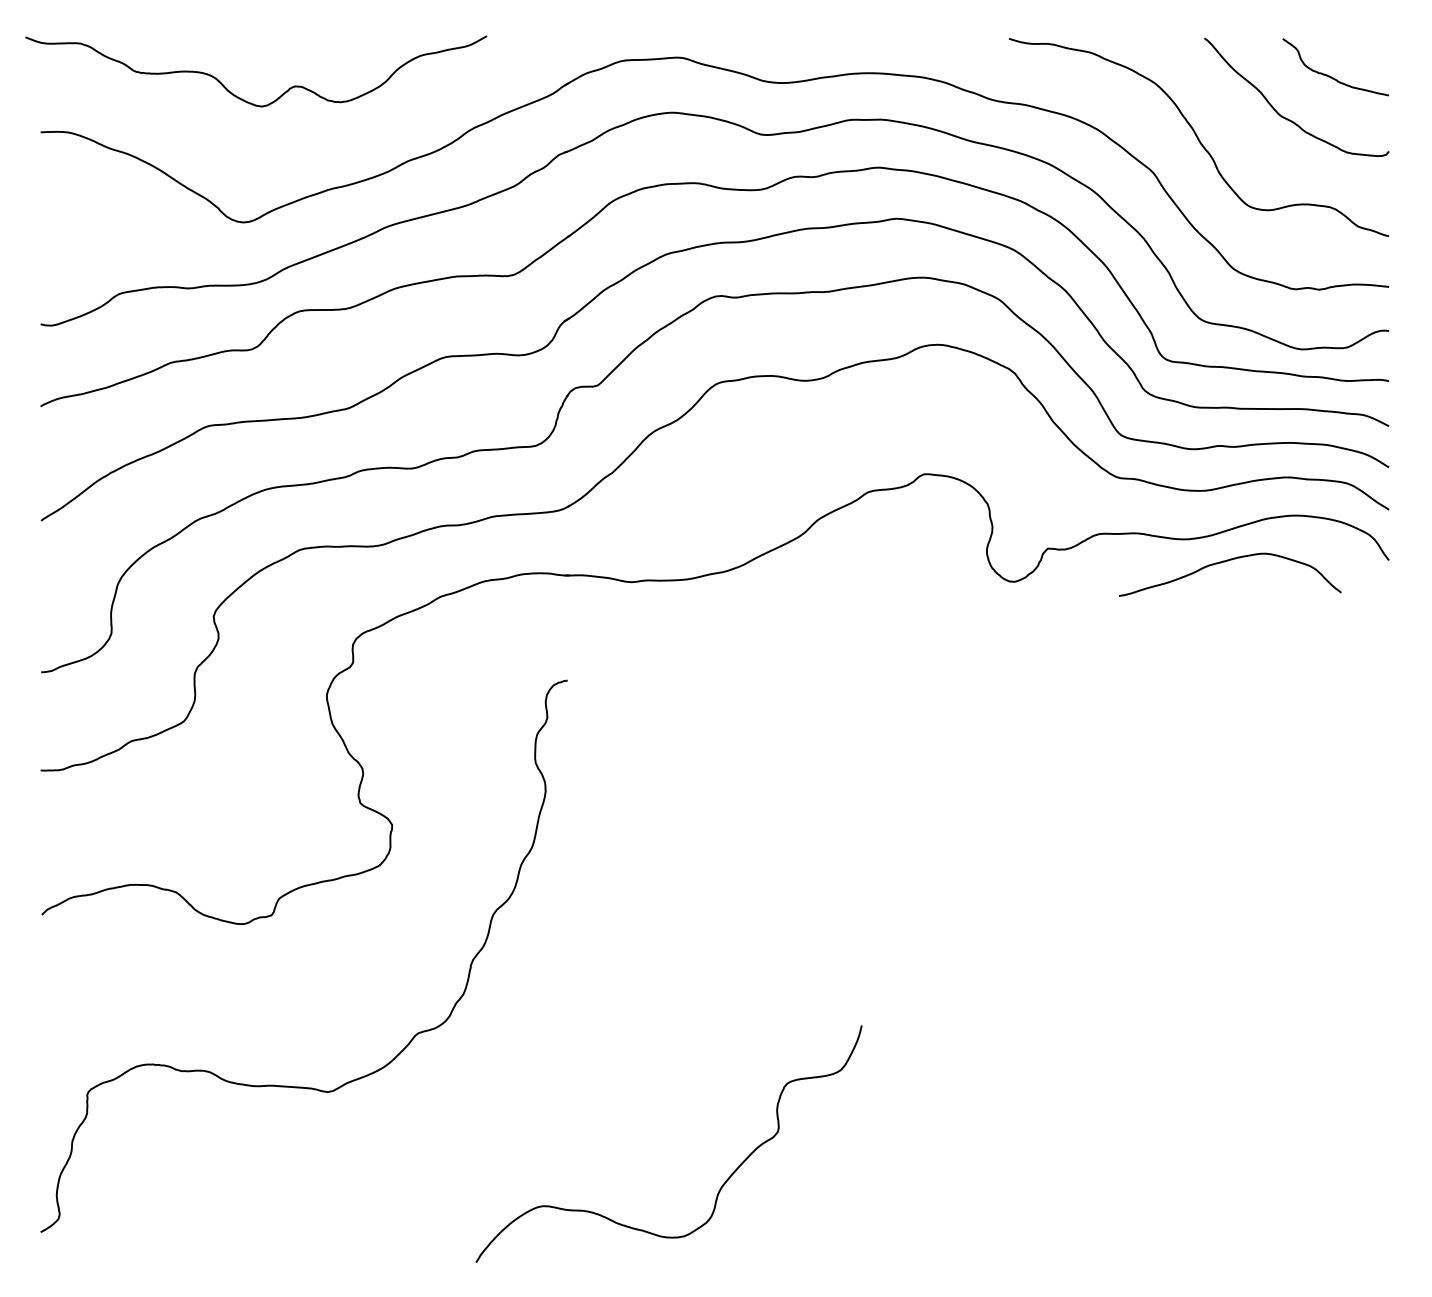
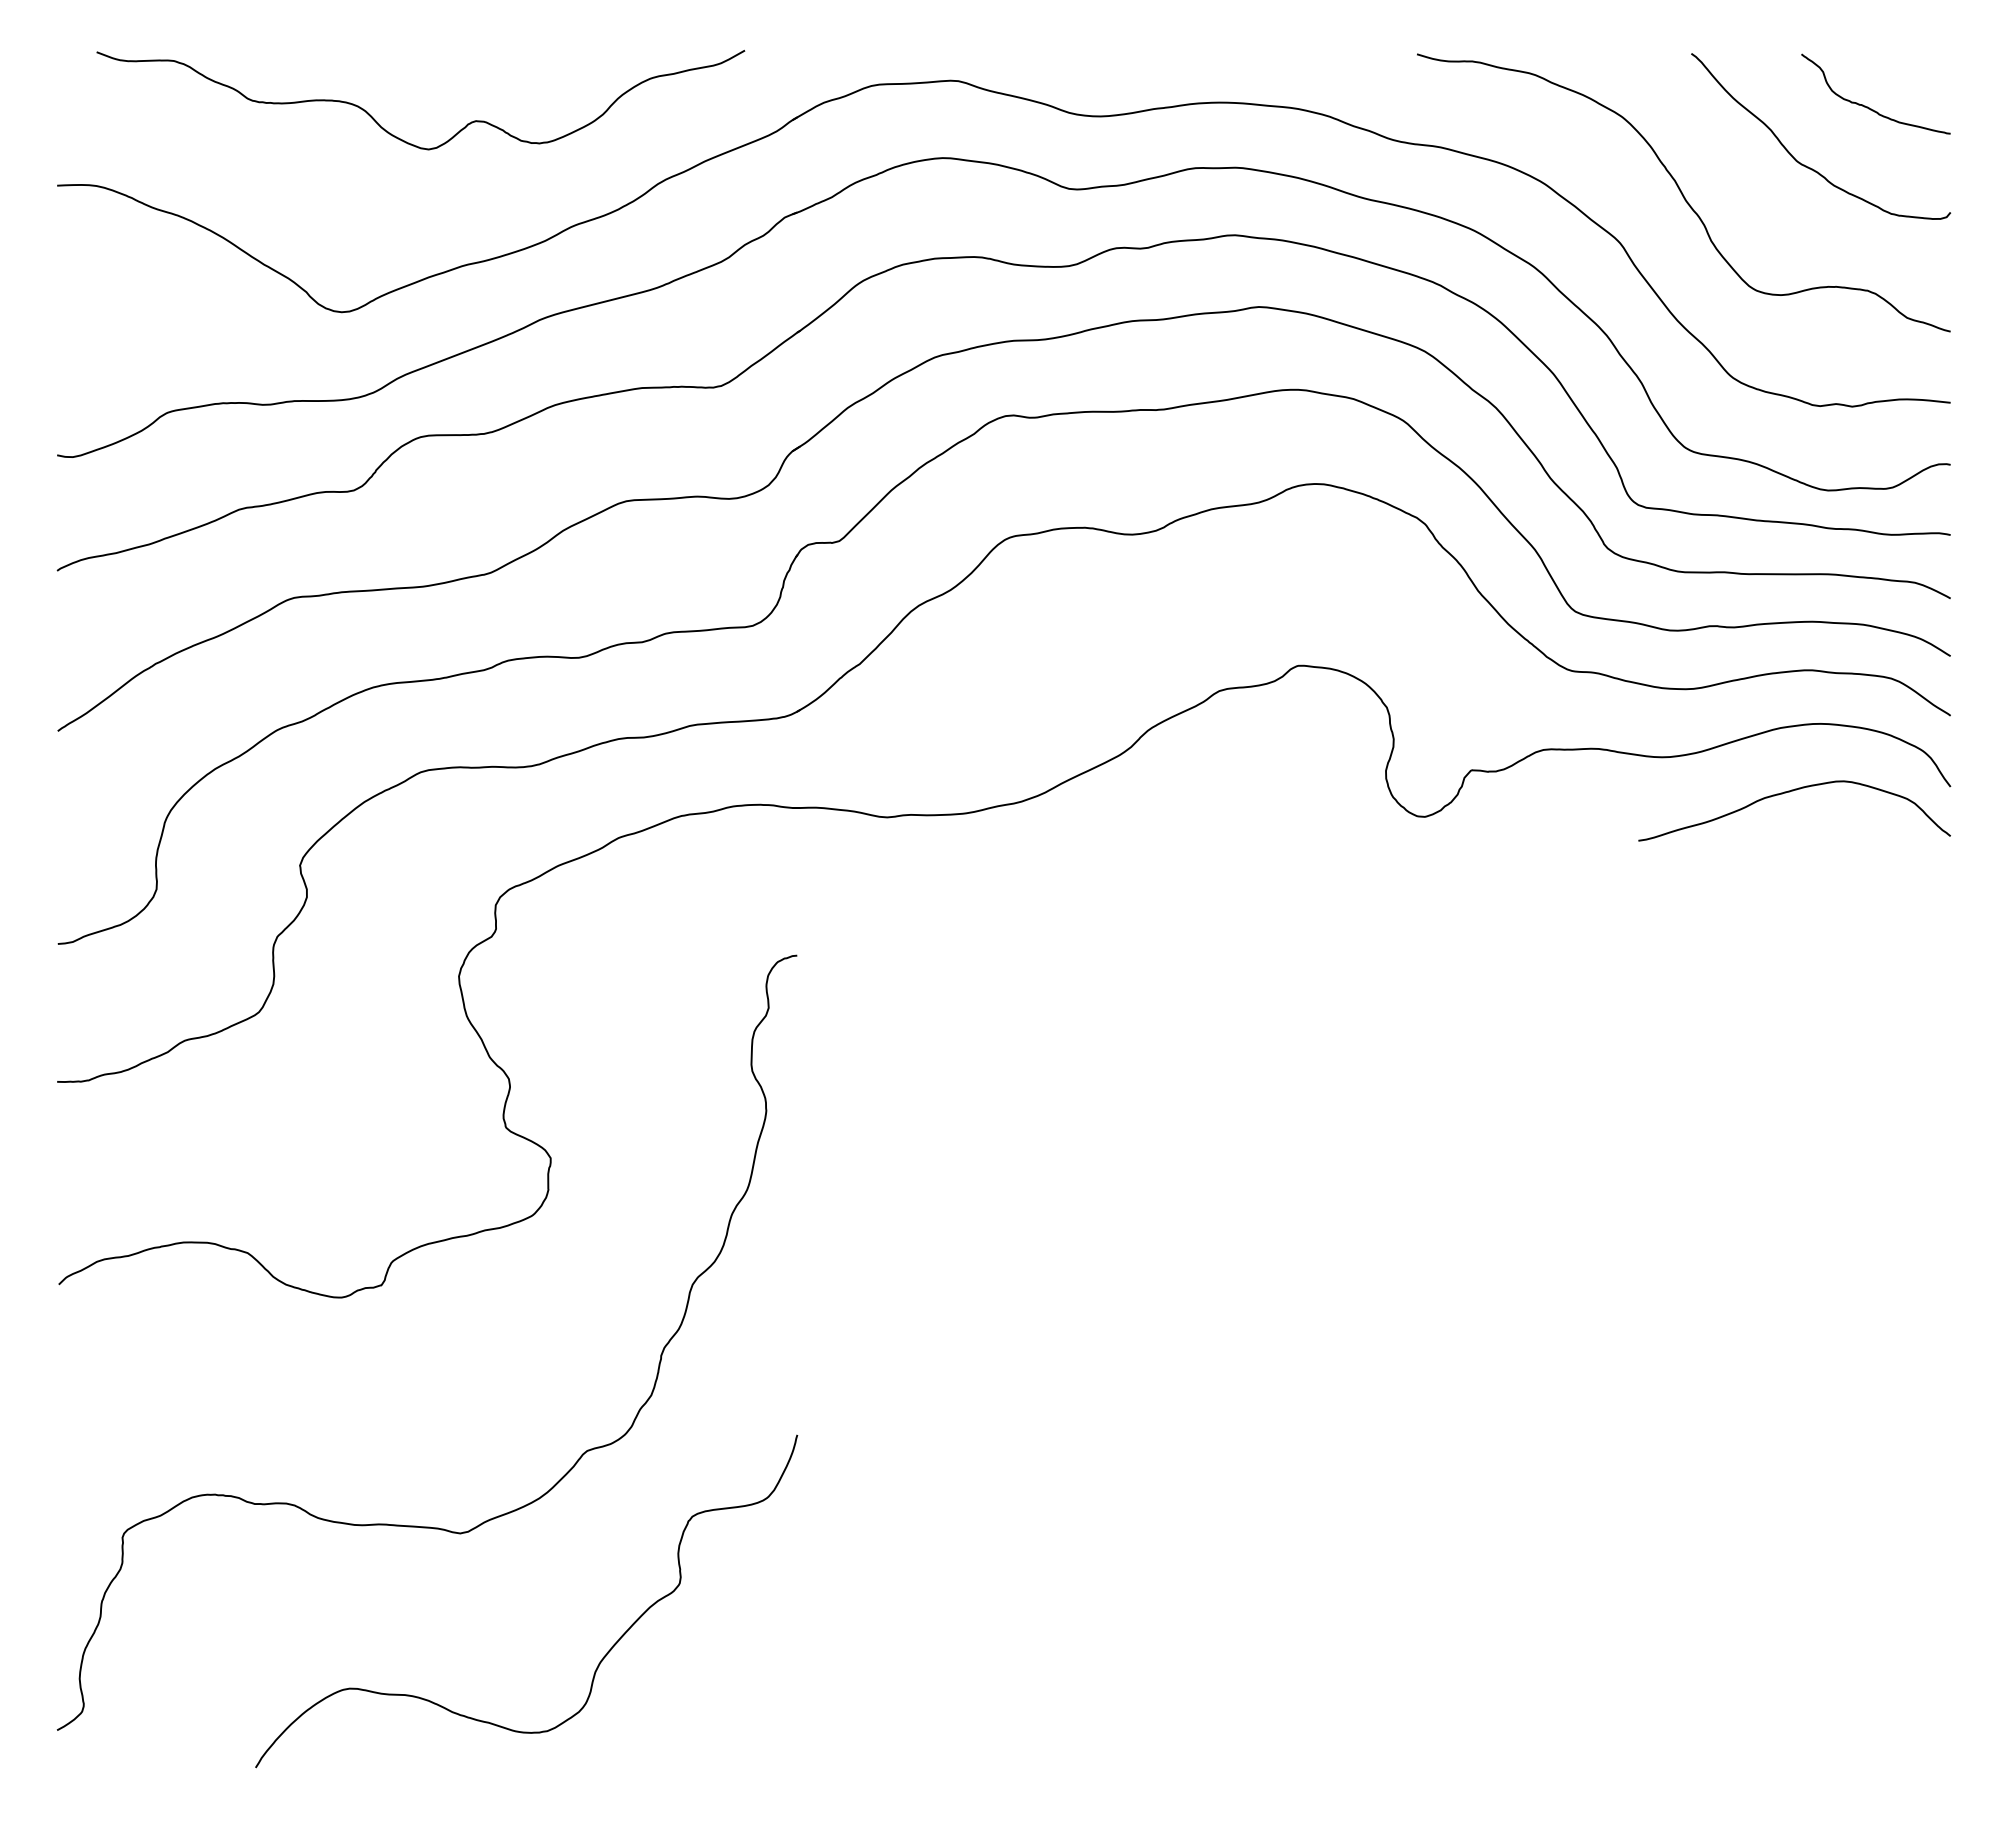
curve: (241, 98) -> (400, 138), moved
curve: (1226, 561) -> (1789, 792), moved
curve: (723, 1183) -> (603, 1656), moved

